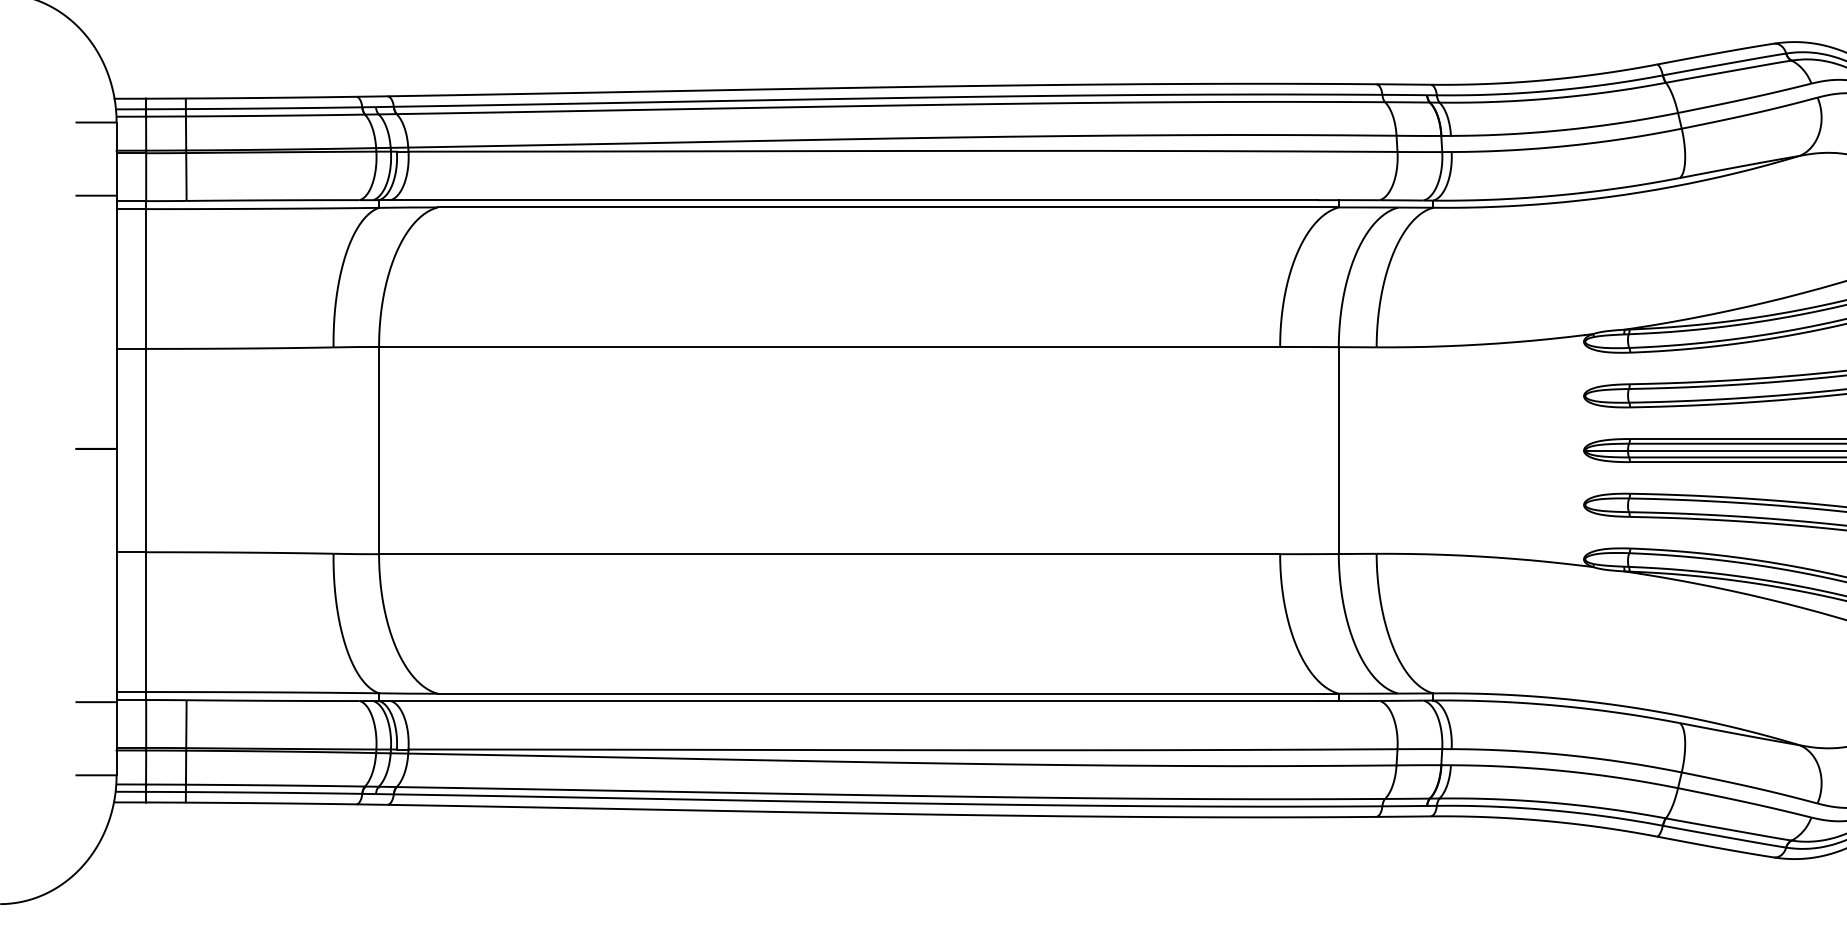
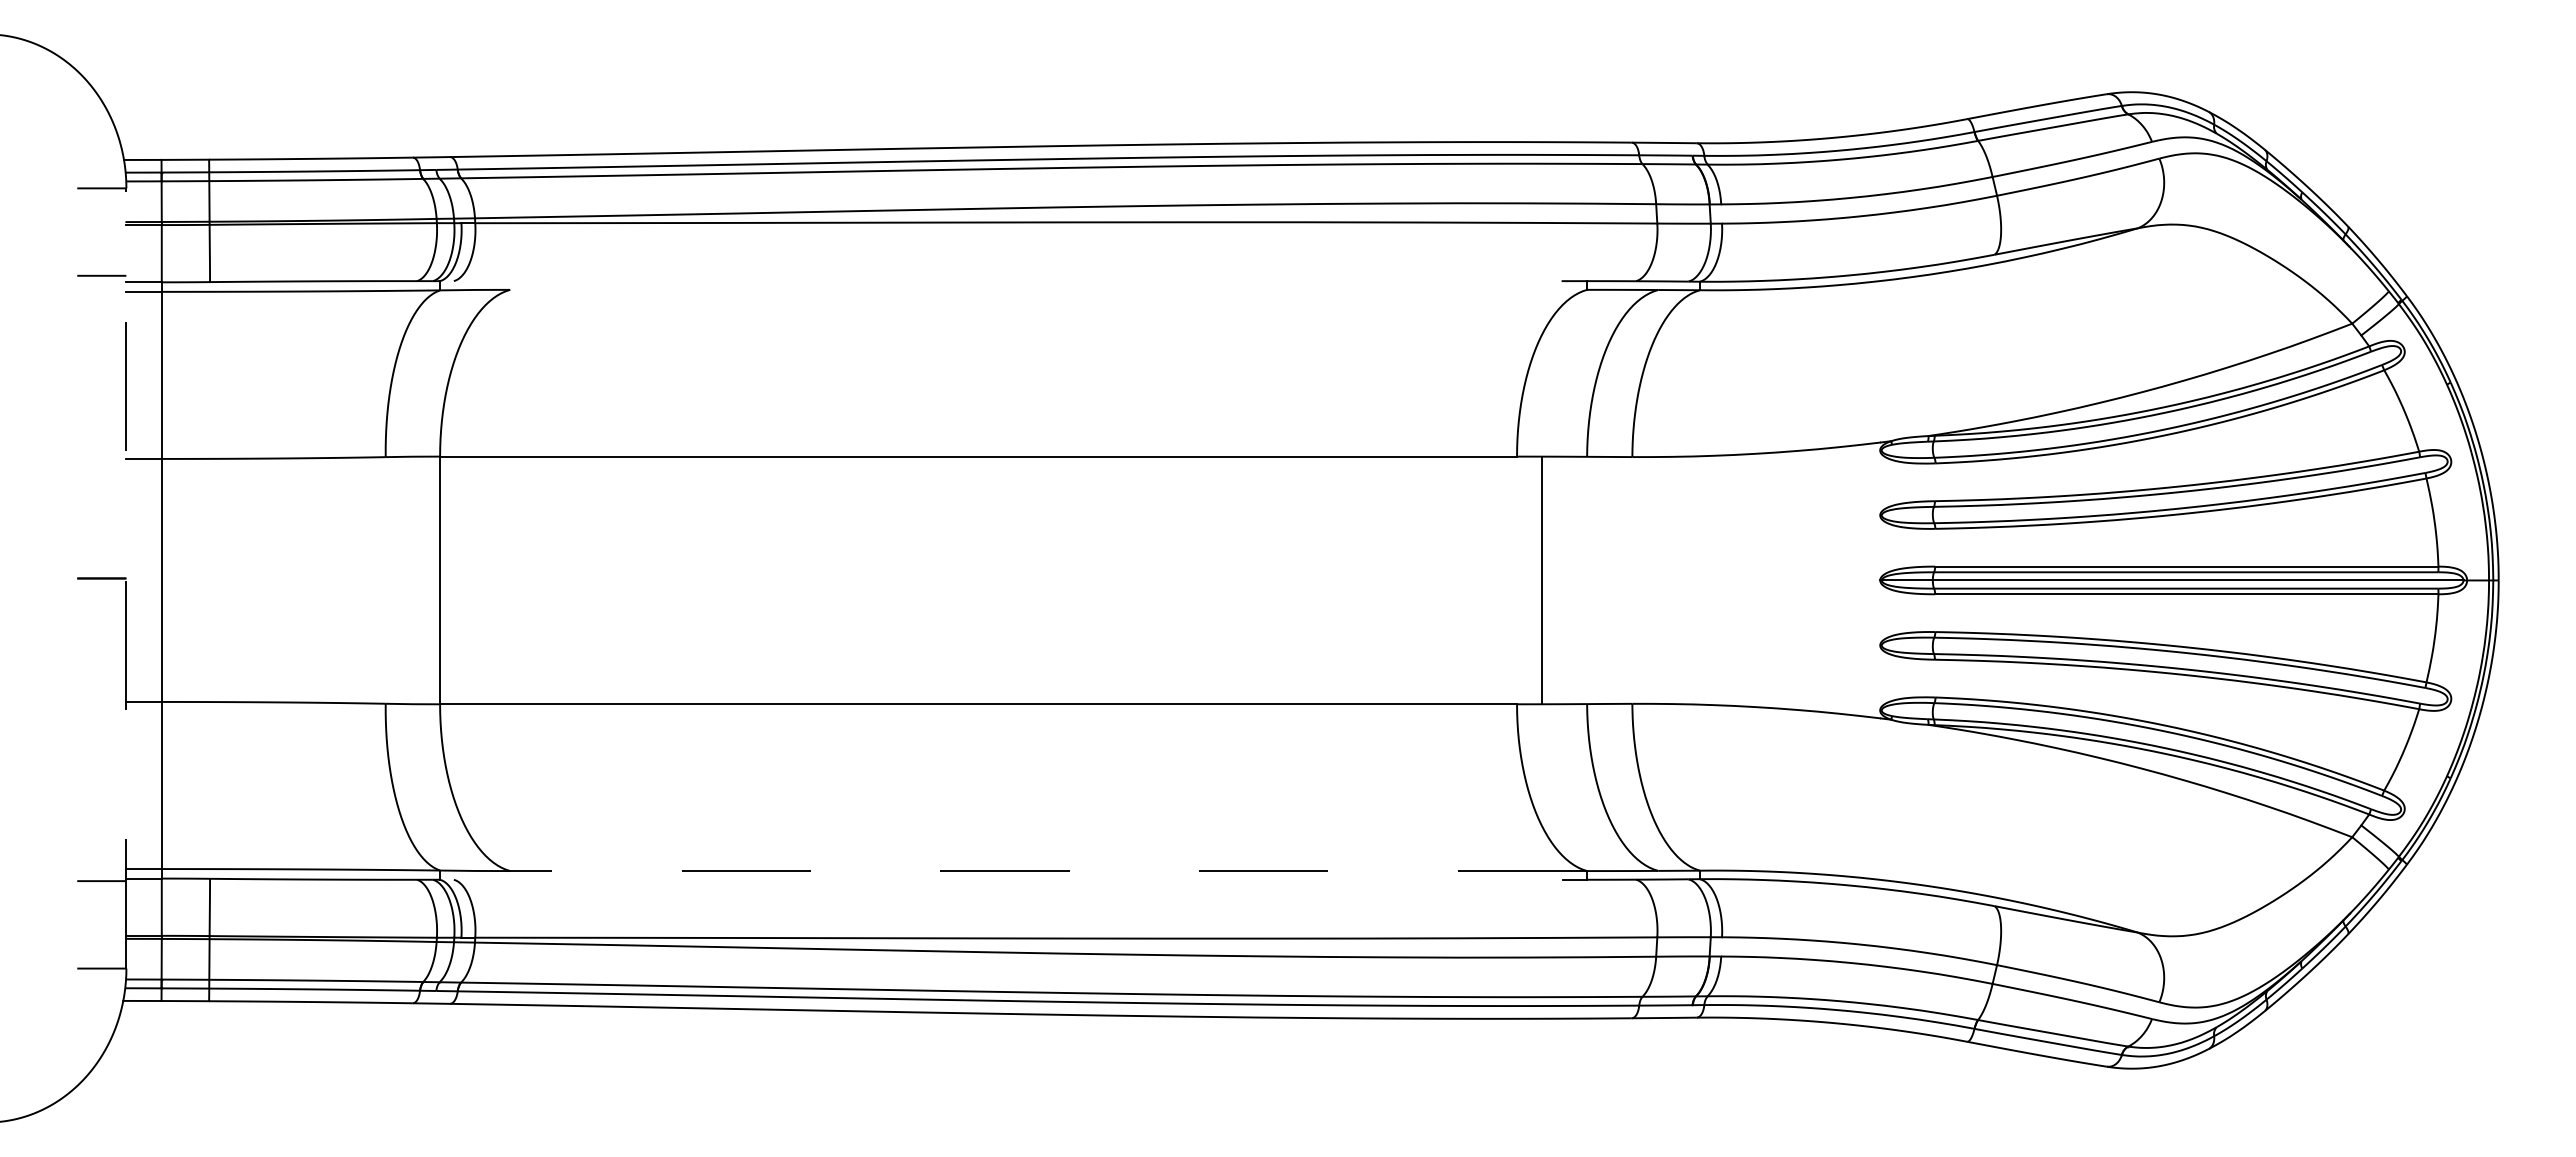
line: (848, 200) -> (1001, 281), removed
line: (888, 207) -> (1048, 289), removed
line: (116, 448) -> (126, 577), solid -> dashed
line: (1339, 450) -> (1542, 580), moved
line: (888, 694) -> (1048, 871), solid -> dashed
line: (848, 700) -> (1001, 879), removed

